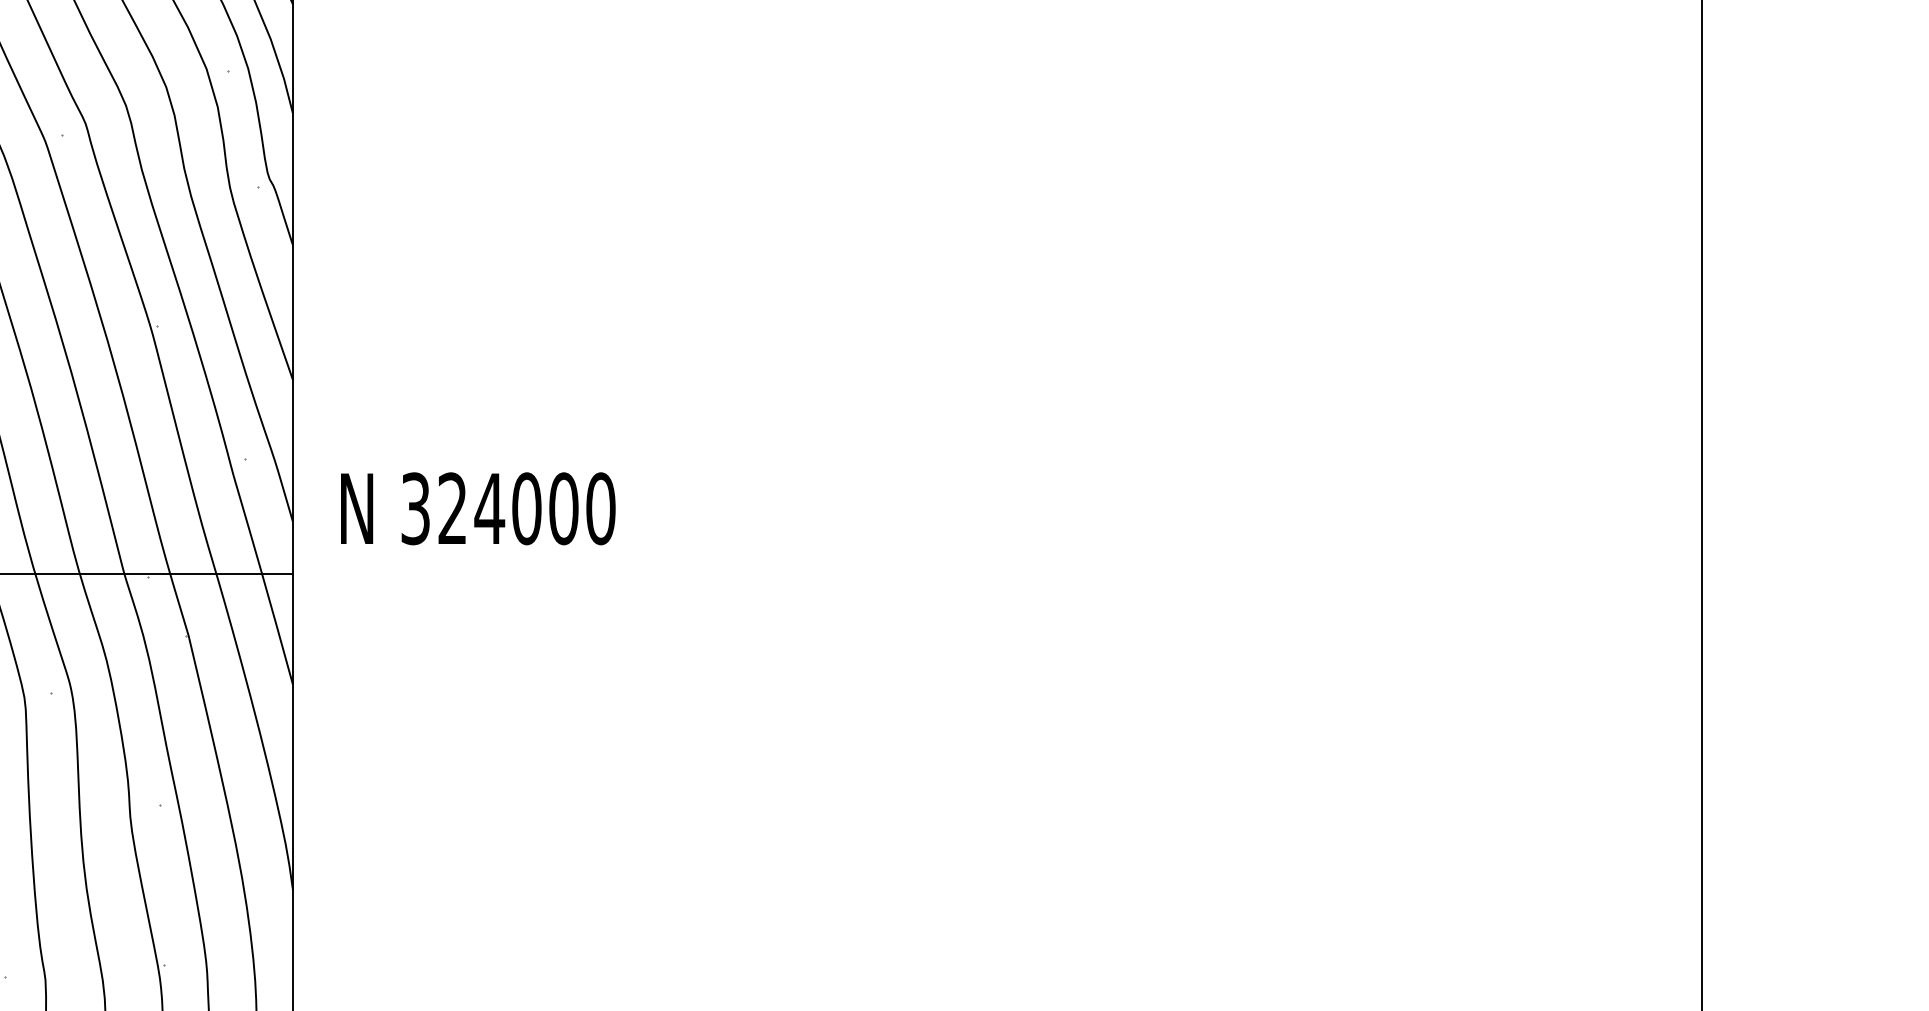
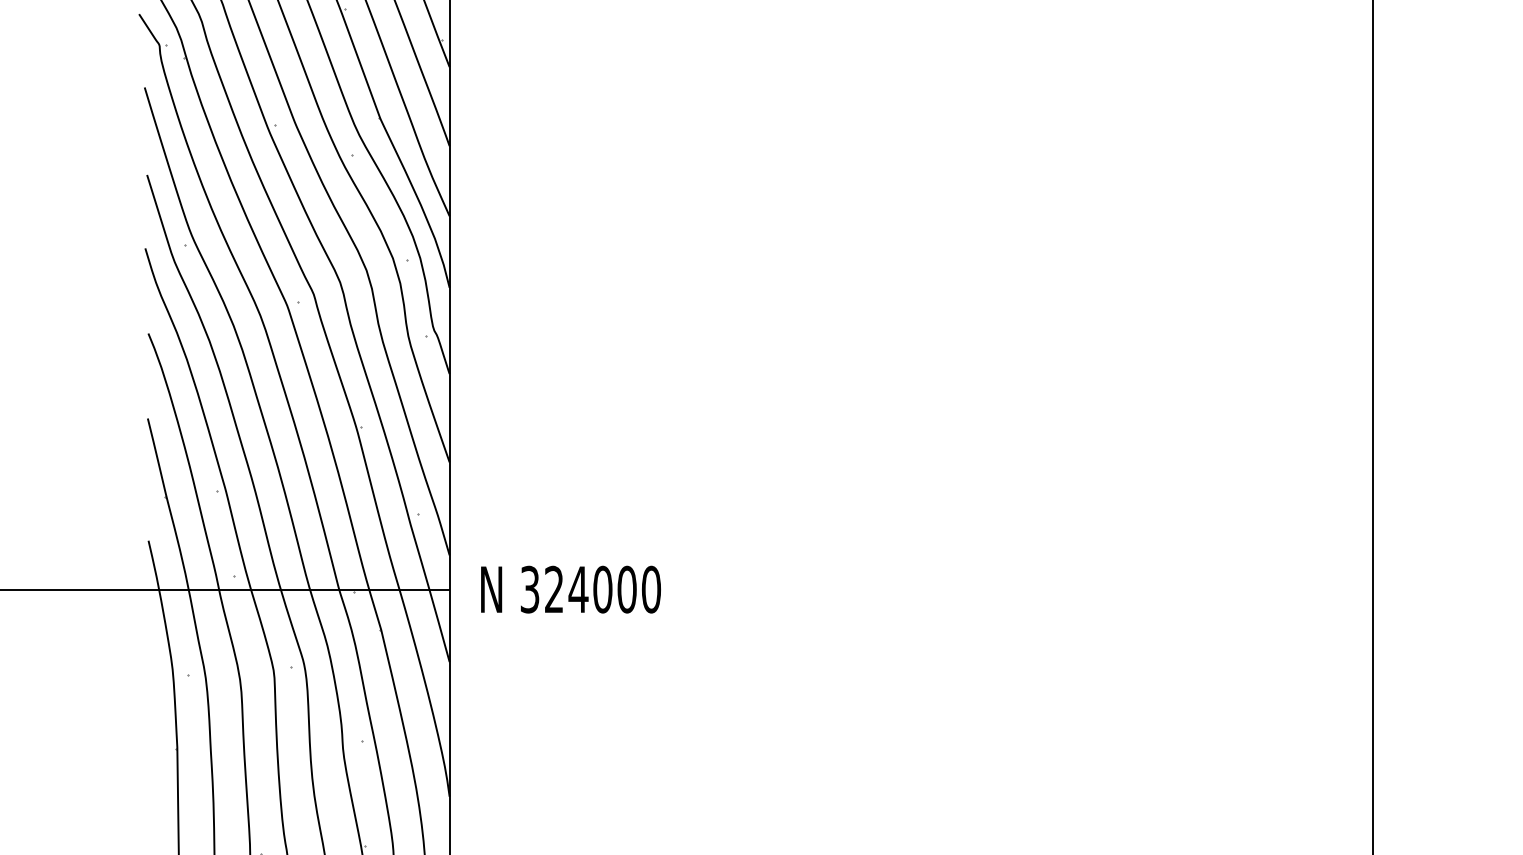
text: (477, 508) -> (570, 589), moved

